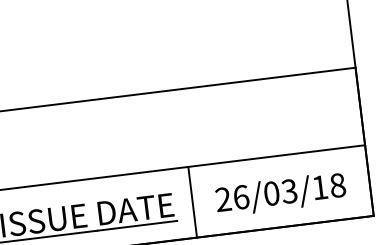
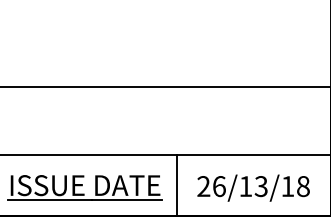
text: (271, 193) -> (245, 186), 26/03/18 -> 26/13/18

